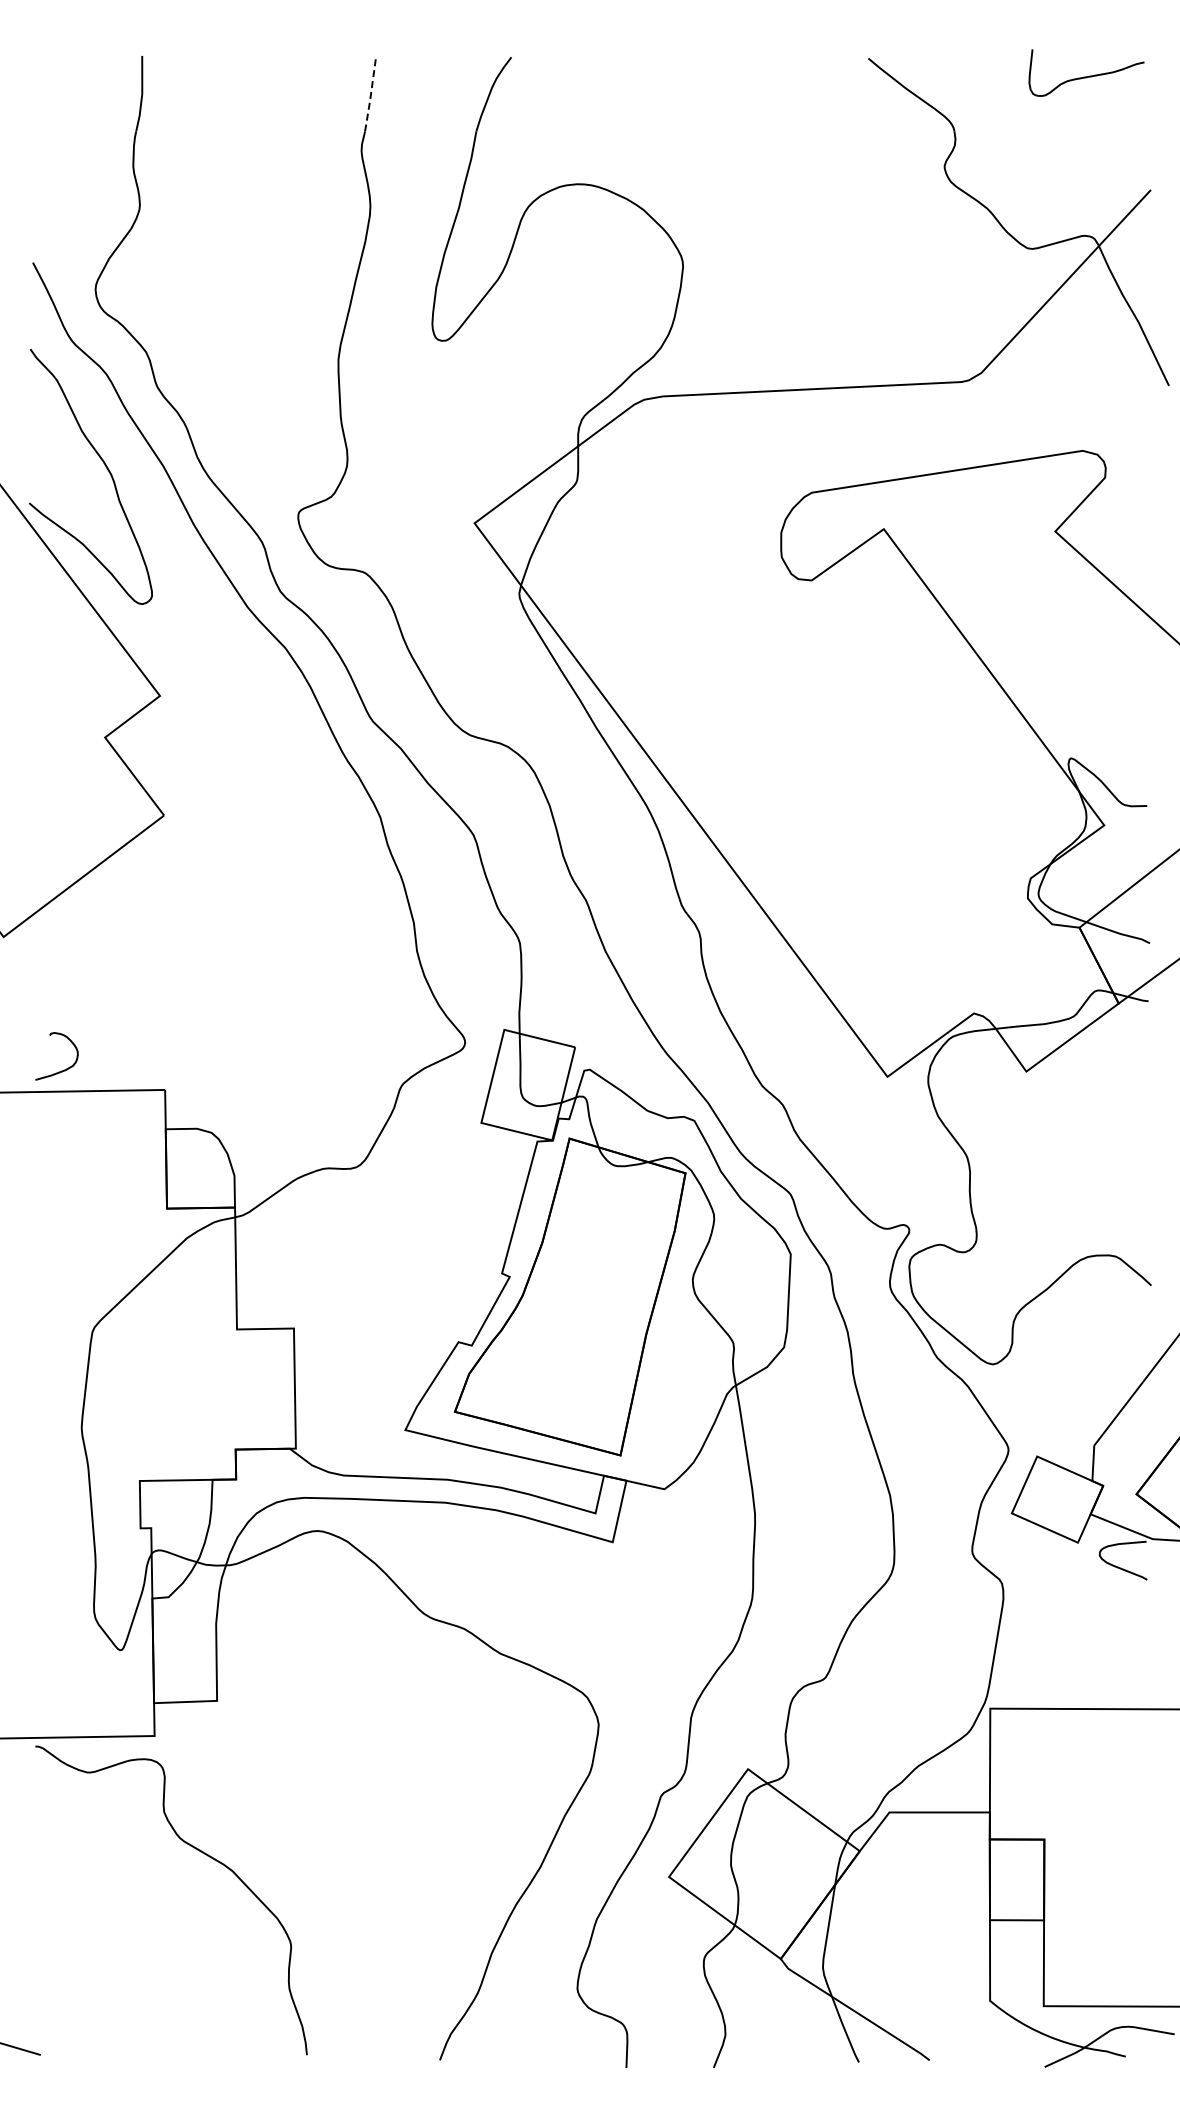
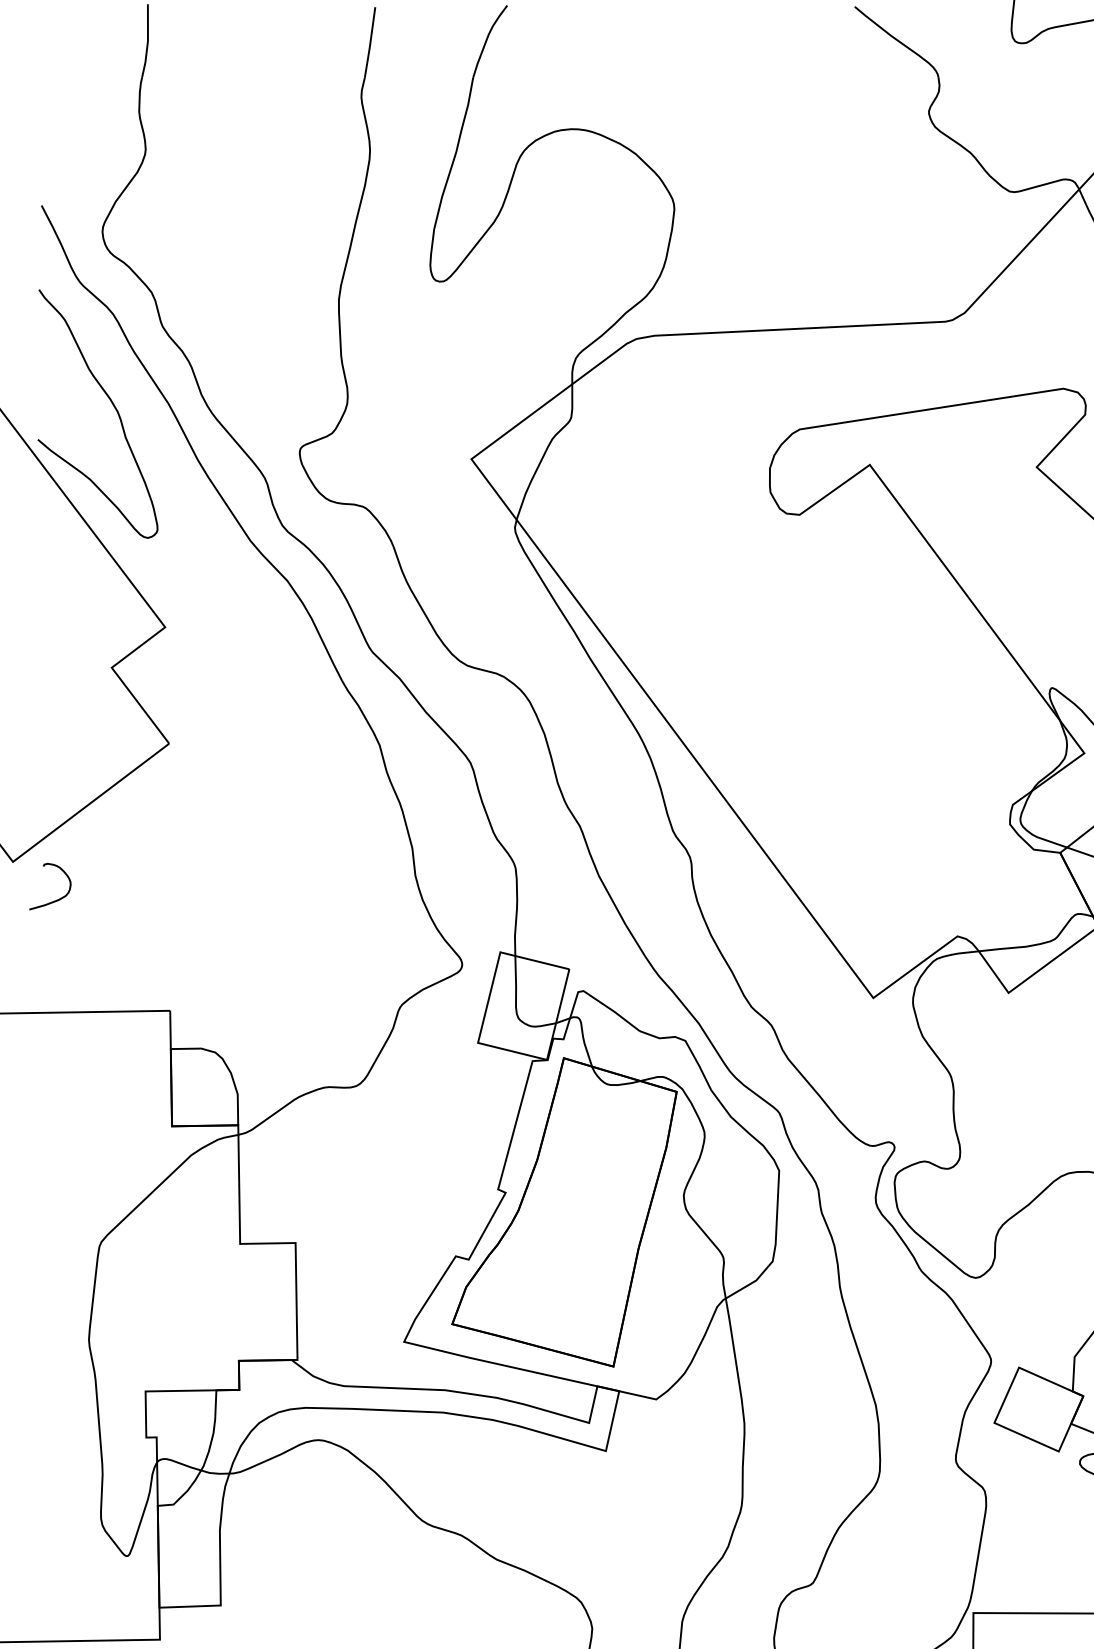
line: (370, 95) -> (370, 42), dashed -> solid
curve: (61, 1070) -> (54, 900), moved

